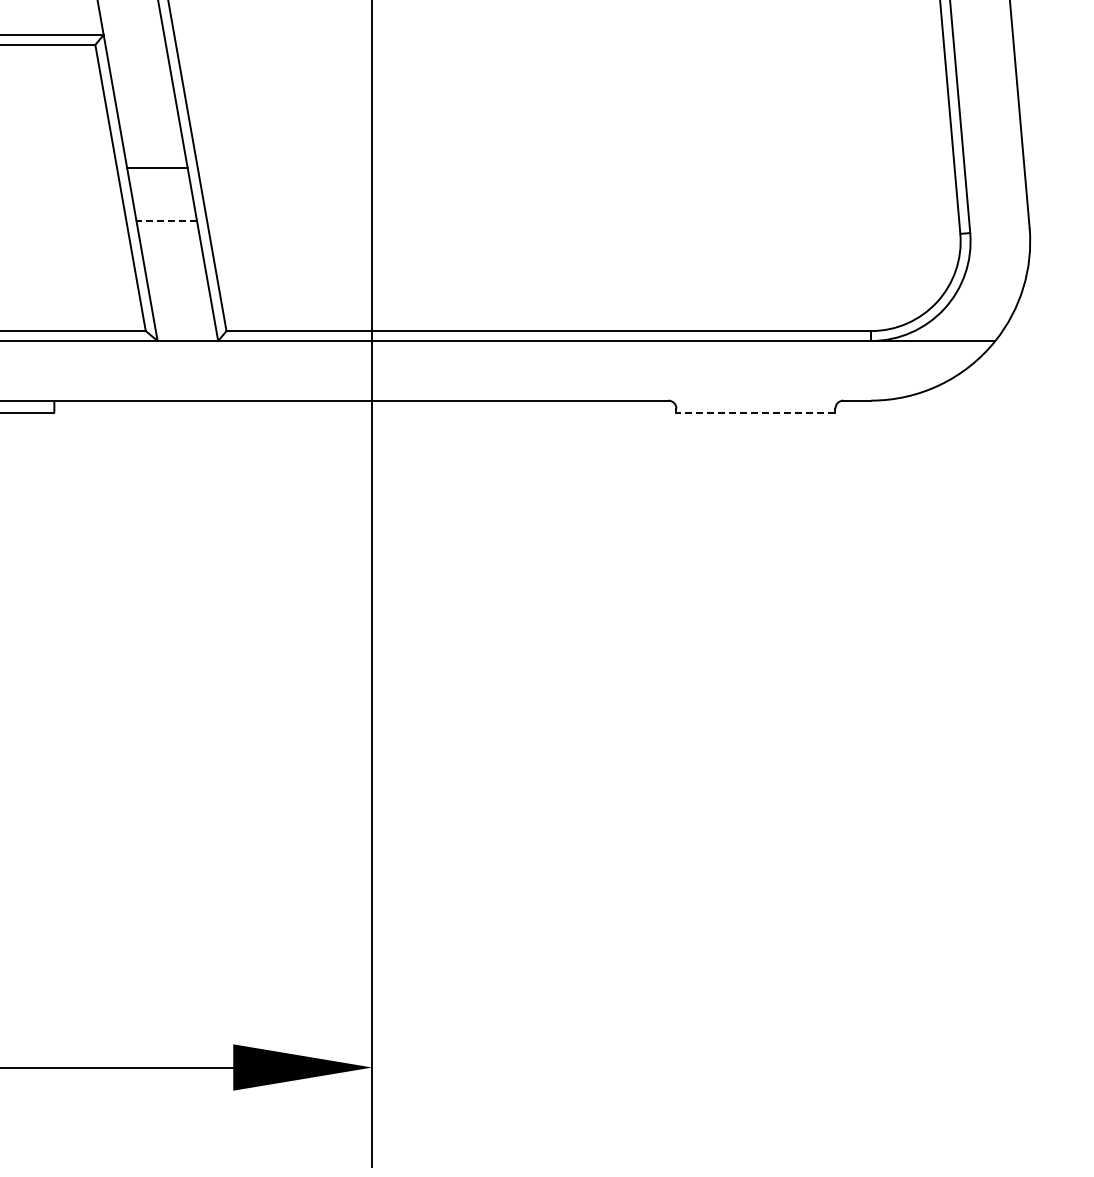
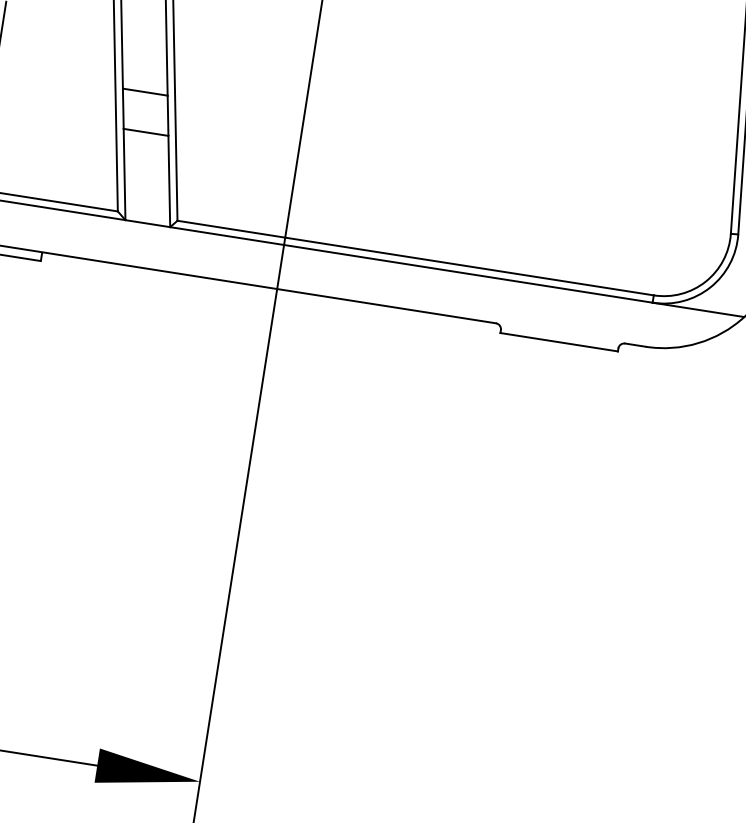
line: (166, 220) -> (145, 132), dashed -> solid
line: (755, 412) -> (558, 342), dashed -> solid

